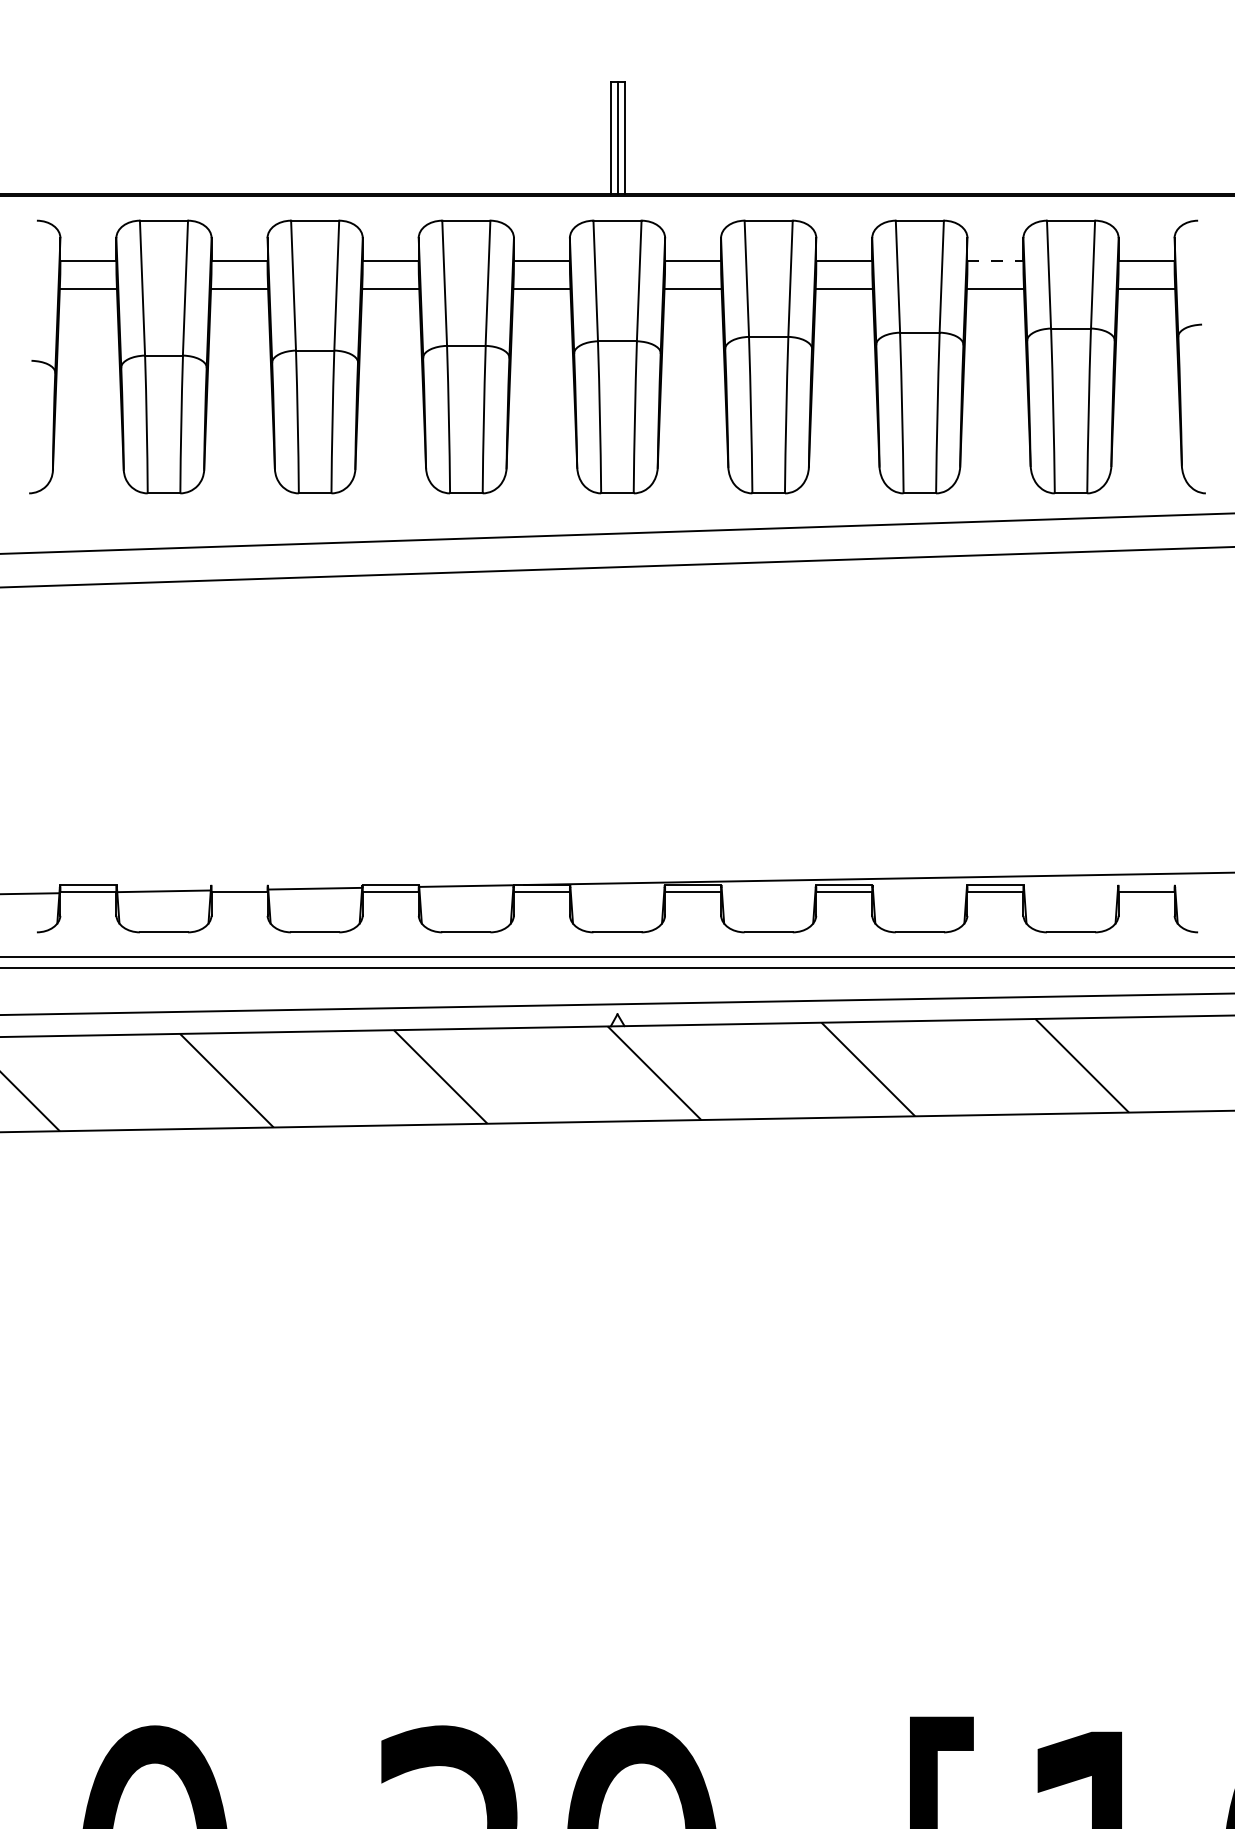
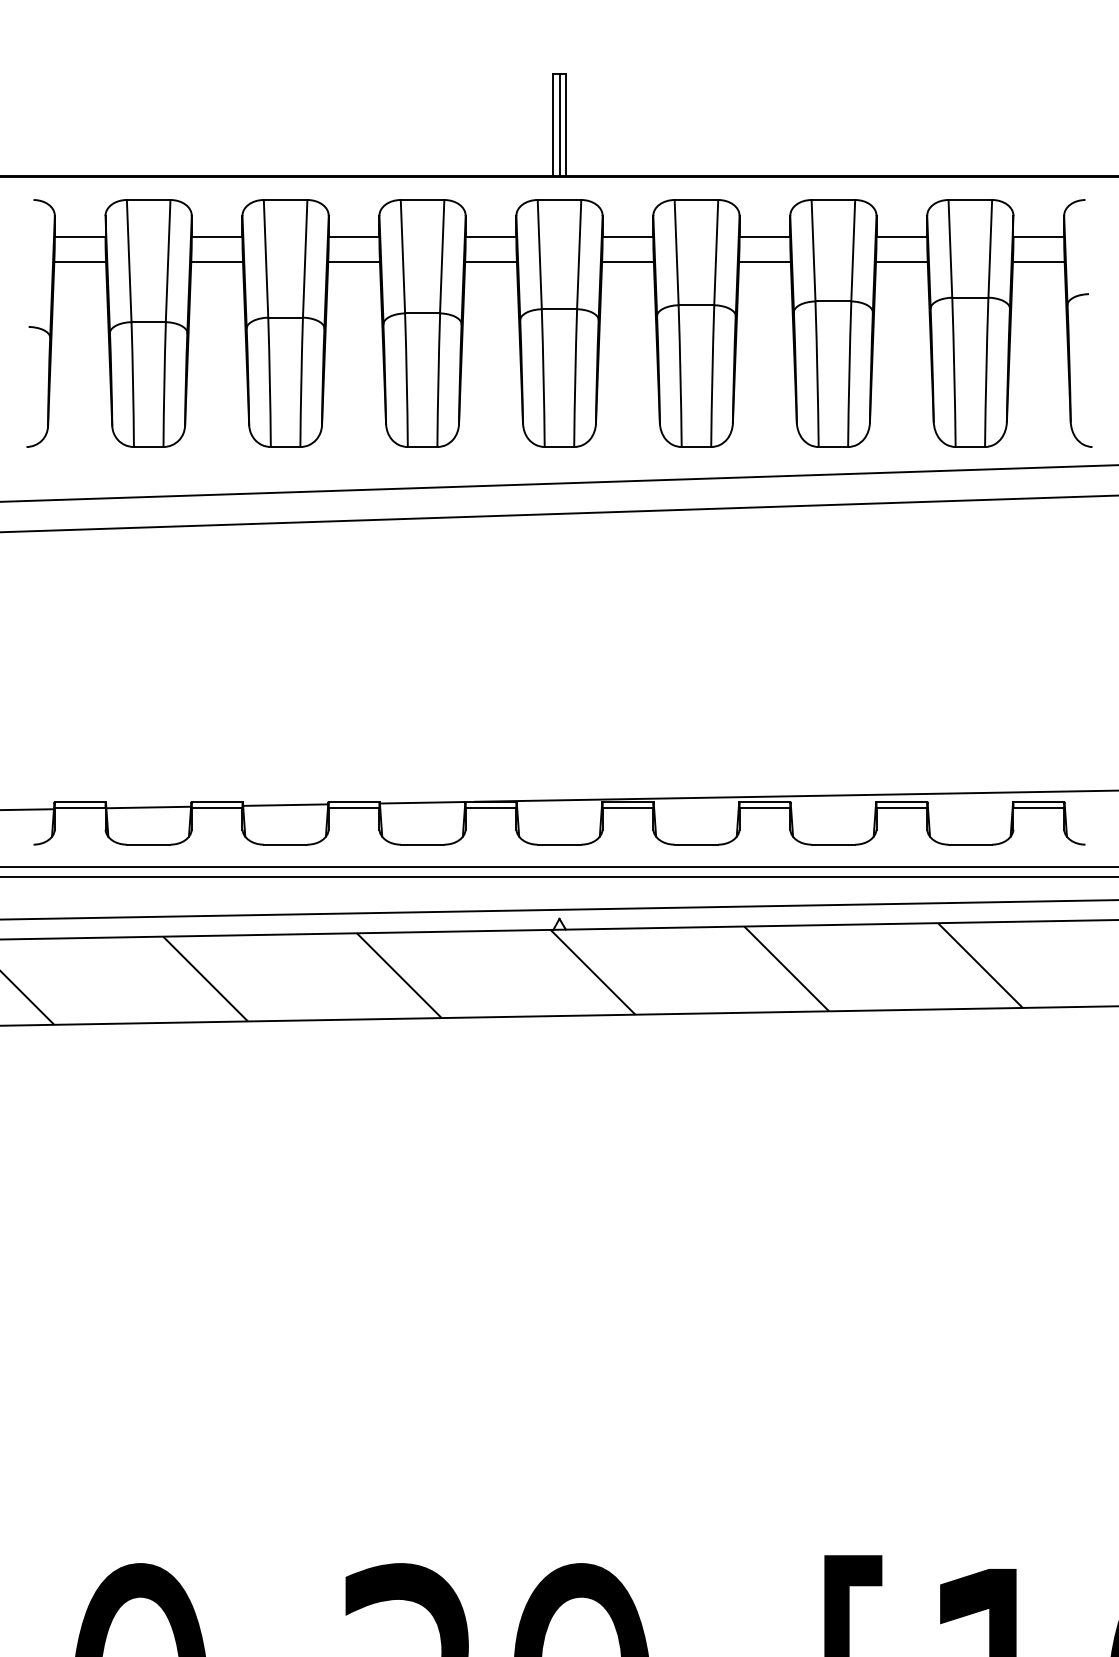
line: (996, 260) -> (902, 236), dashed -> solid
line: (238, 884) -> (216, 801), added
line: (1146, 884) -> (1038, 801), added

